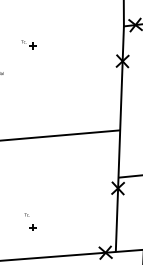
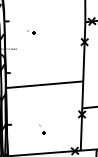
part: (31, 221) -> (42, 129), moved

